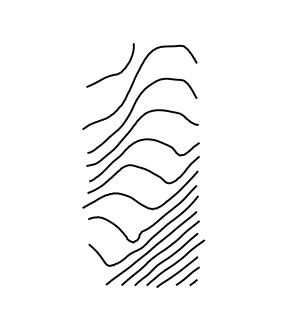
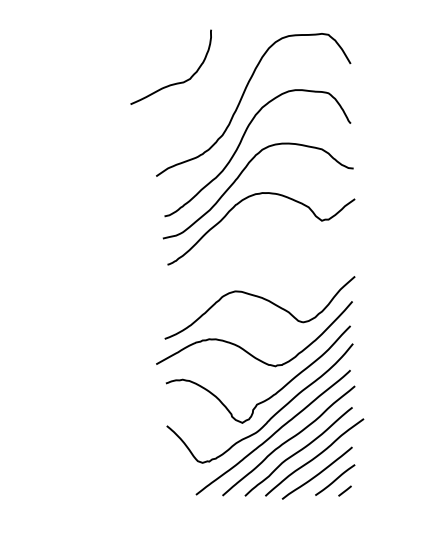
curve: (114, 73) -> (178, 81), moved
part: (146, 228) -> (264, 399), moved

